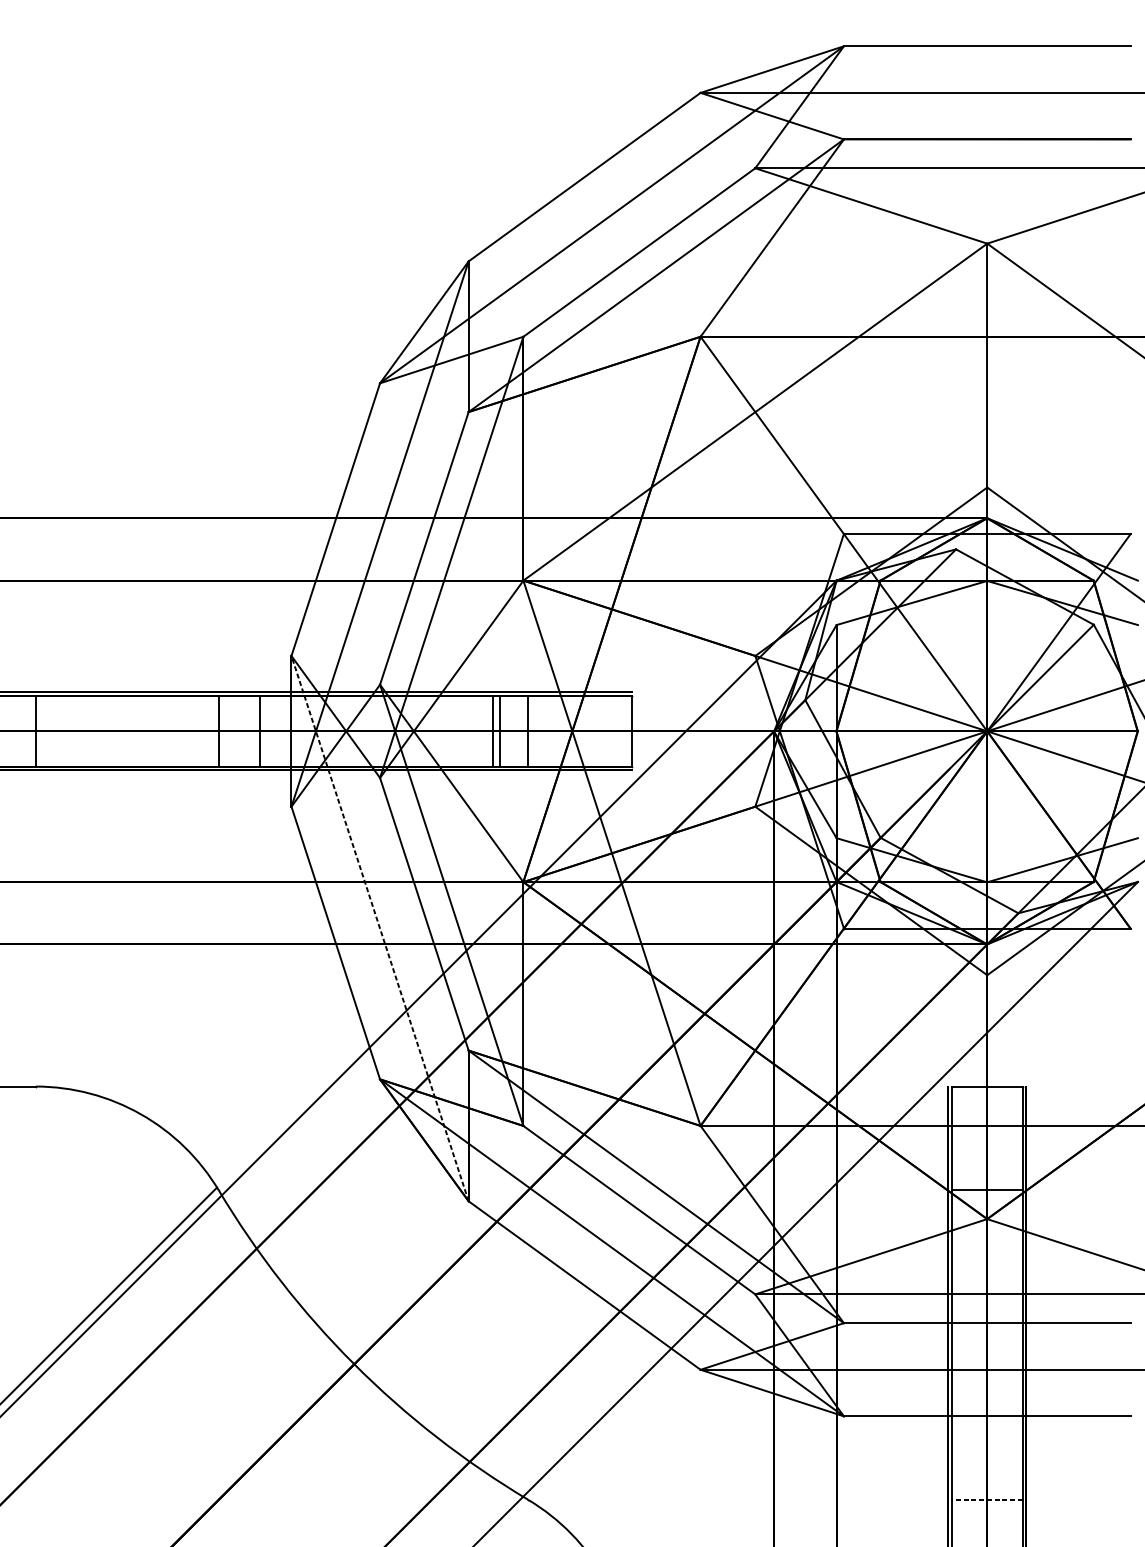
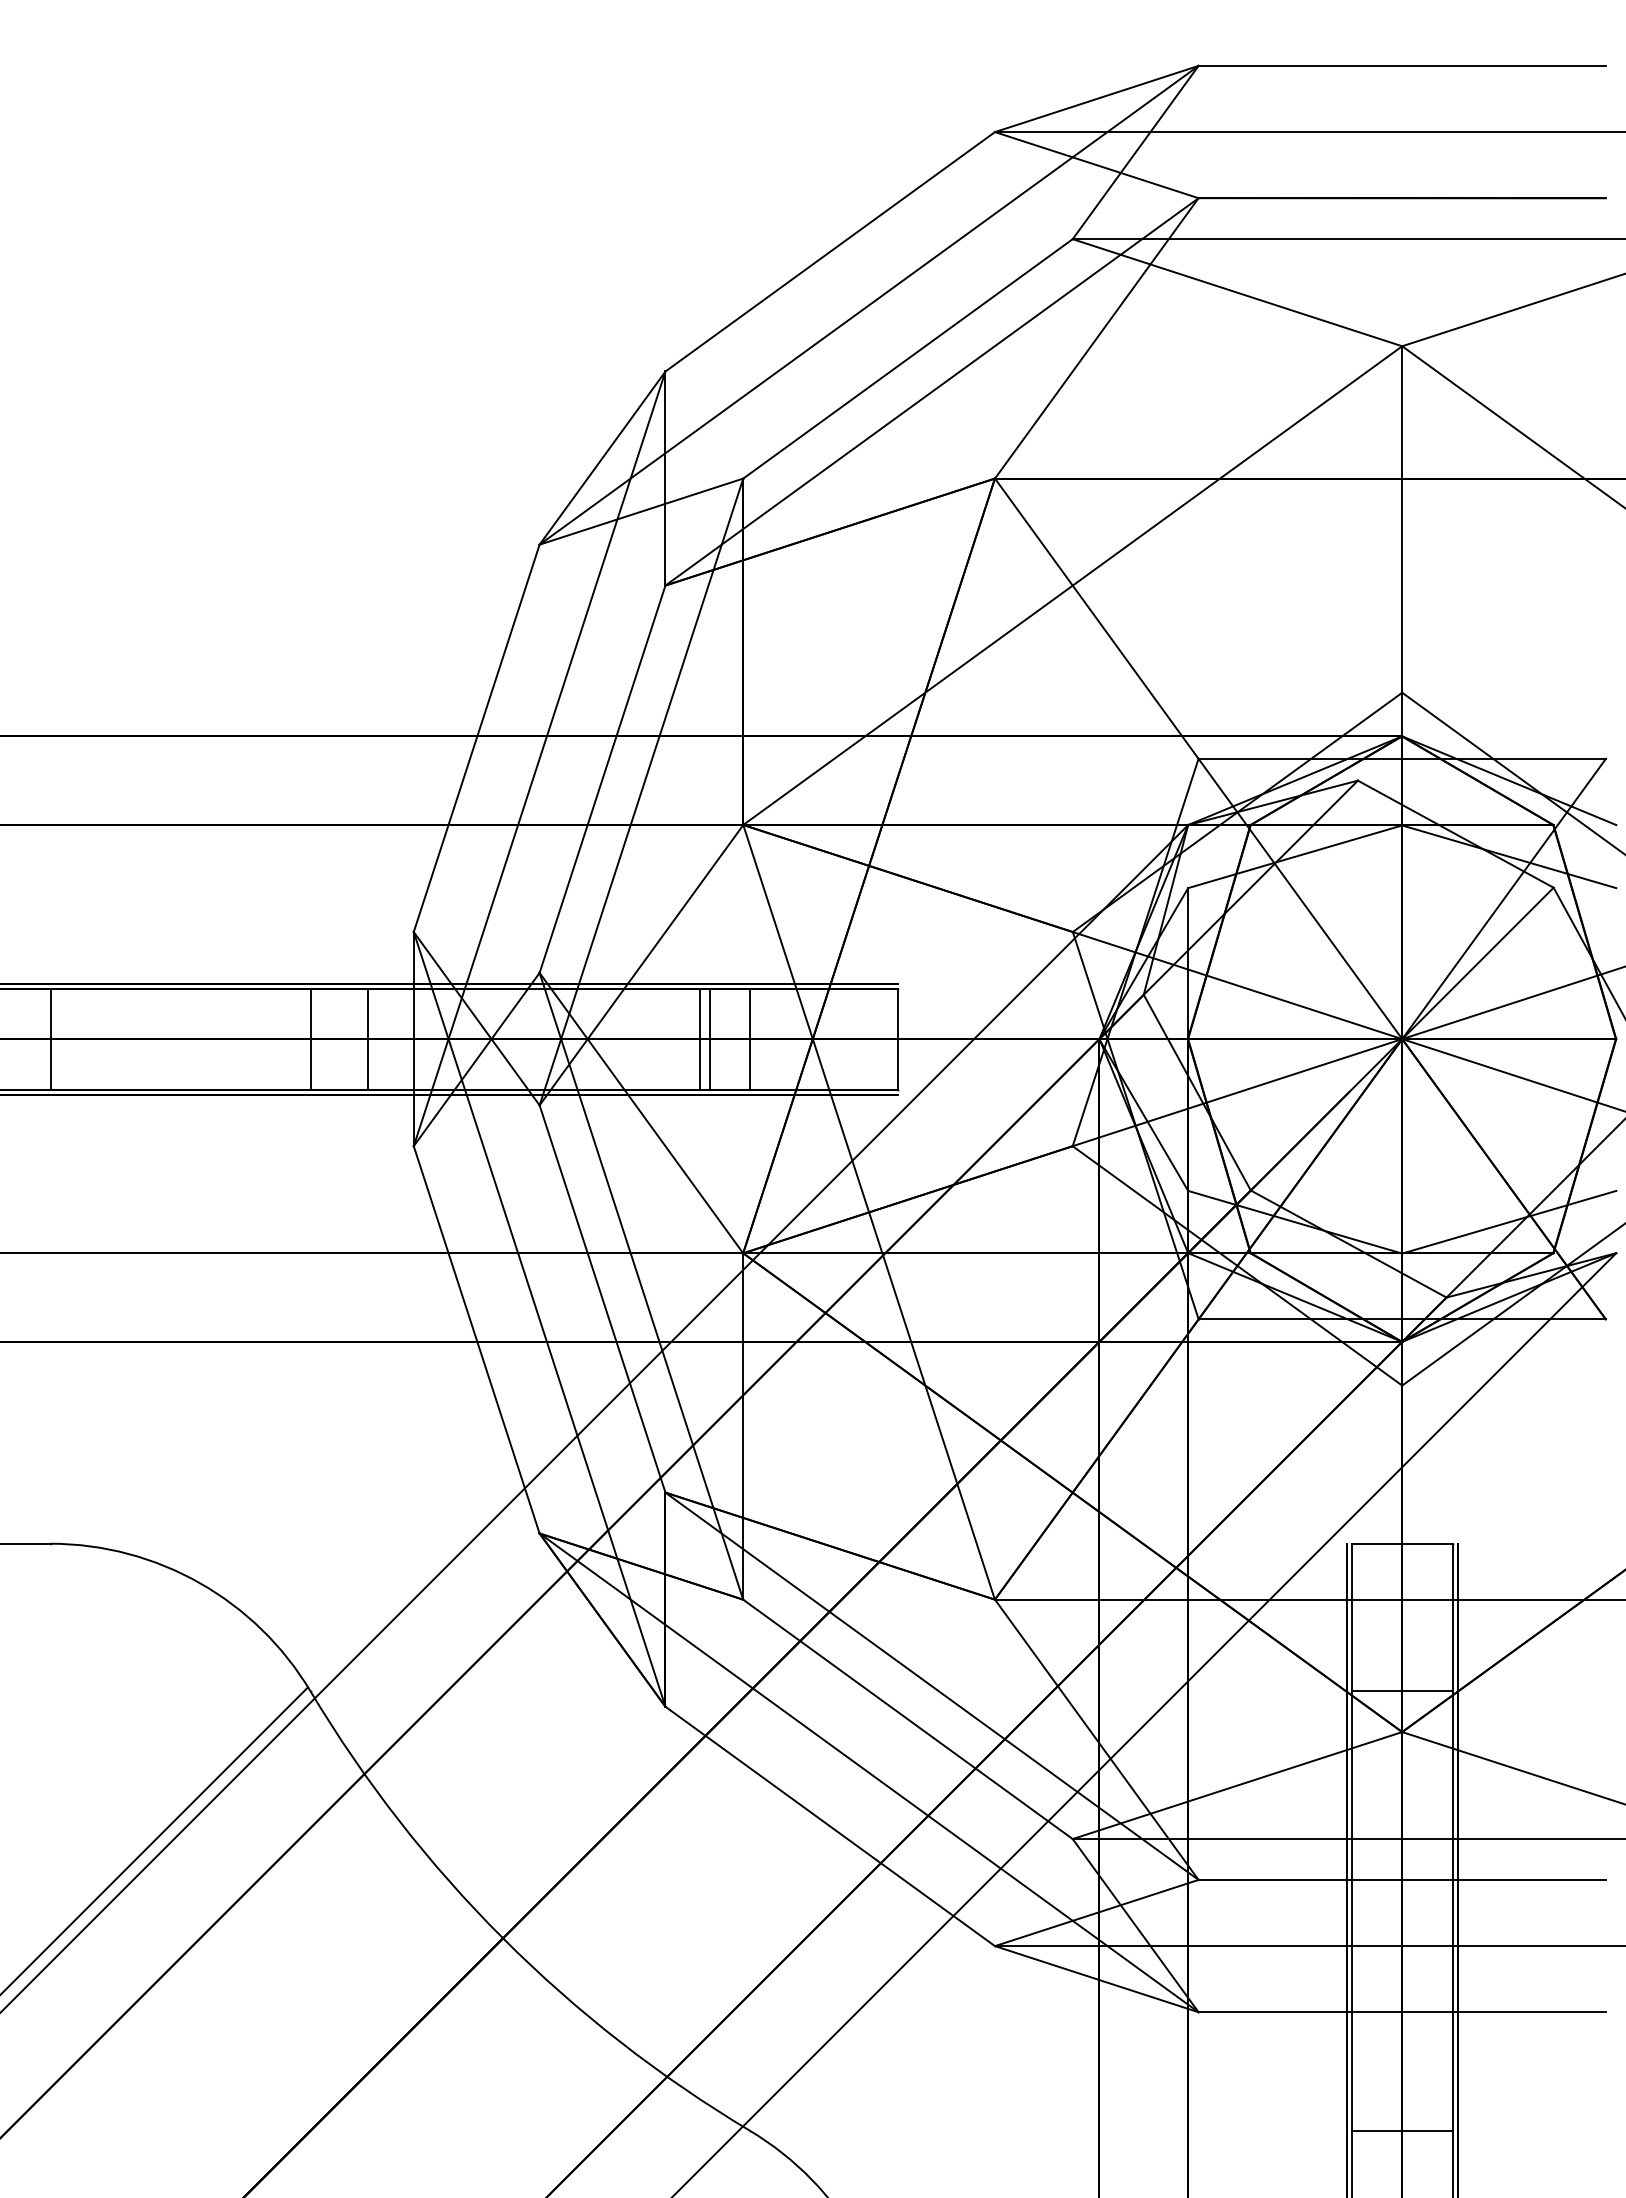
line: (379, 928) -> (539, 1318), dashed -> solid
line: (986, 1499) -> (1401, 2130), dashed -> solid

